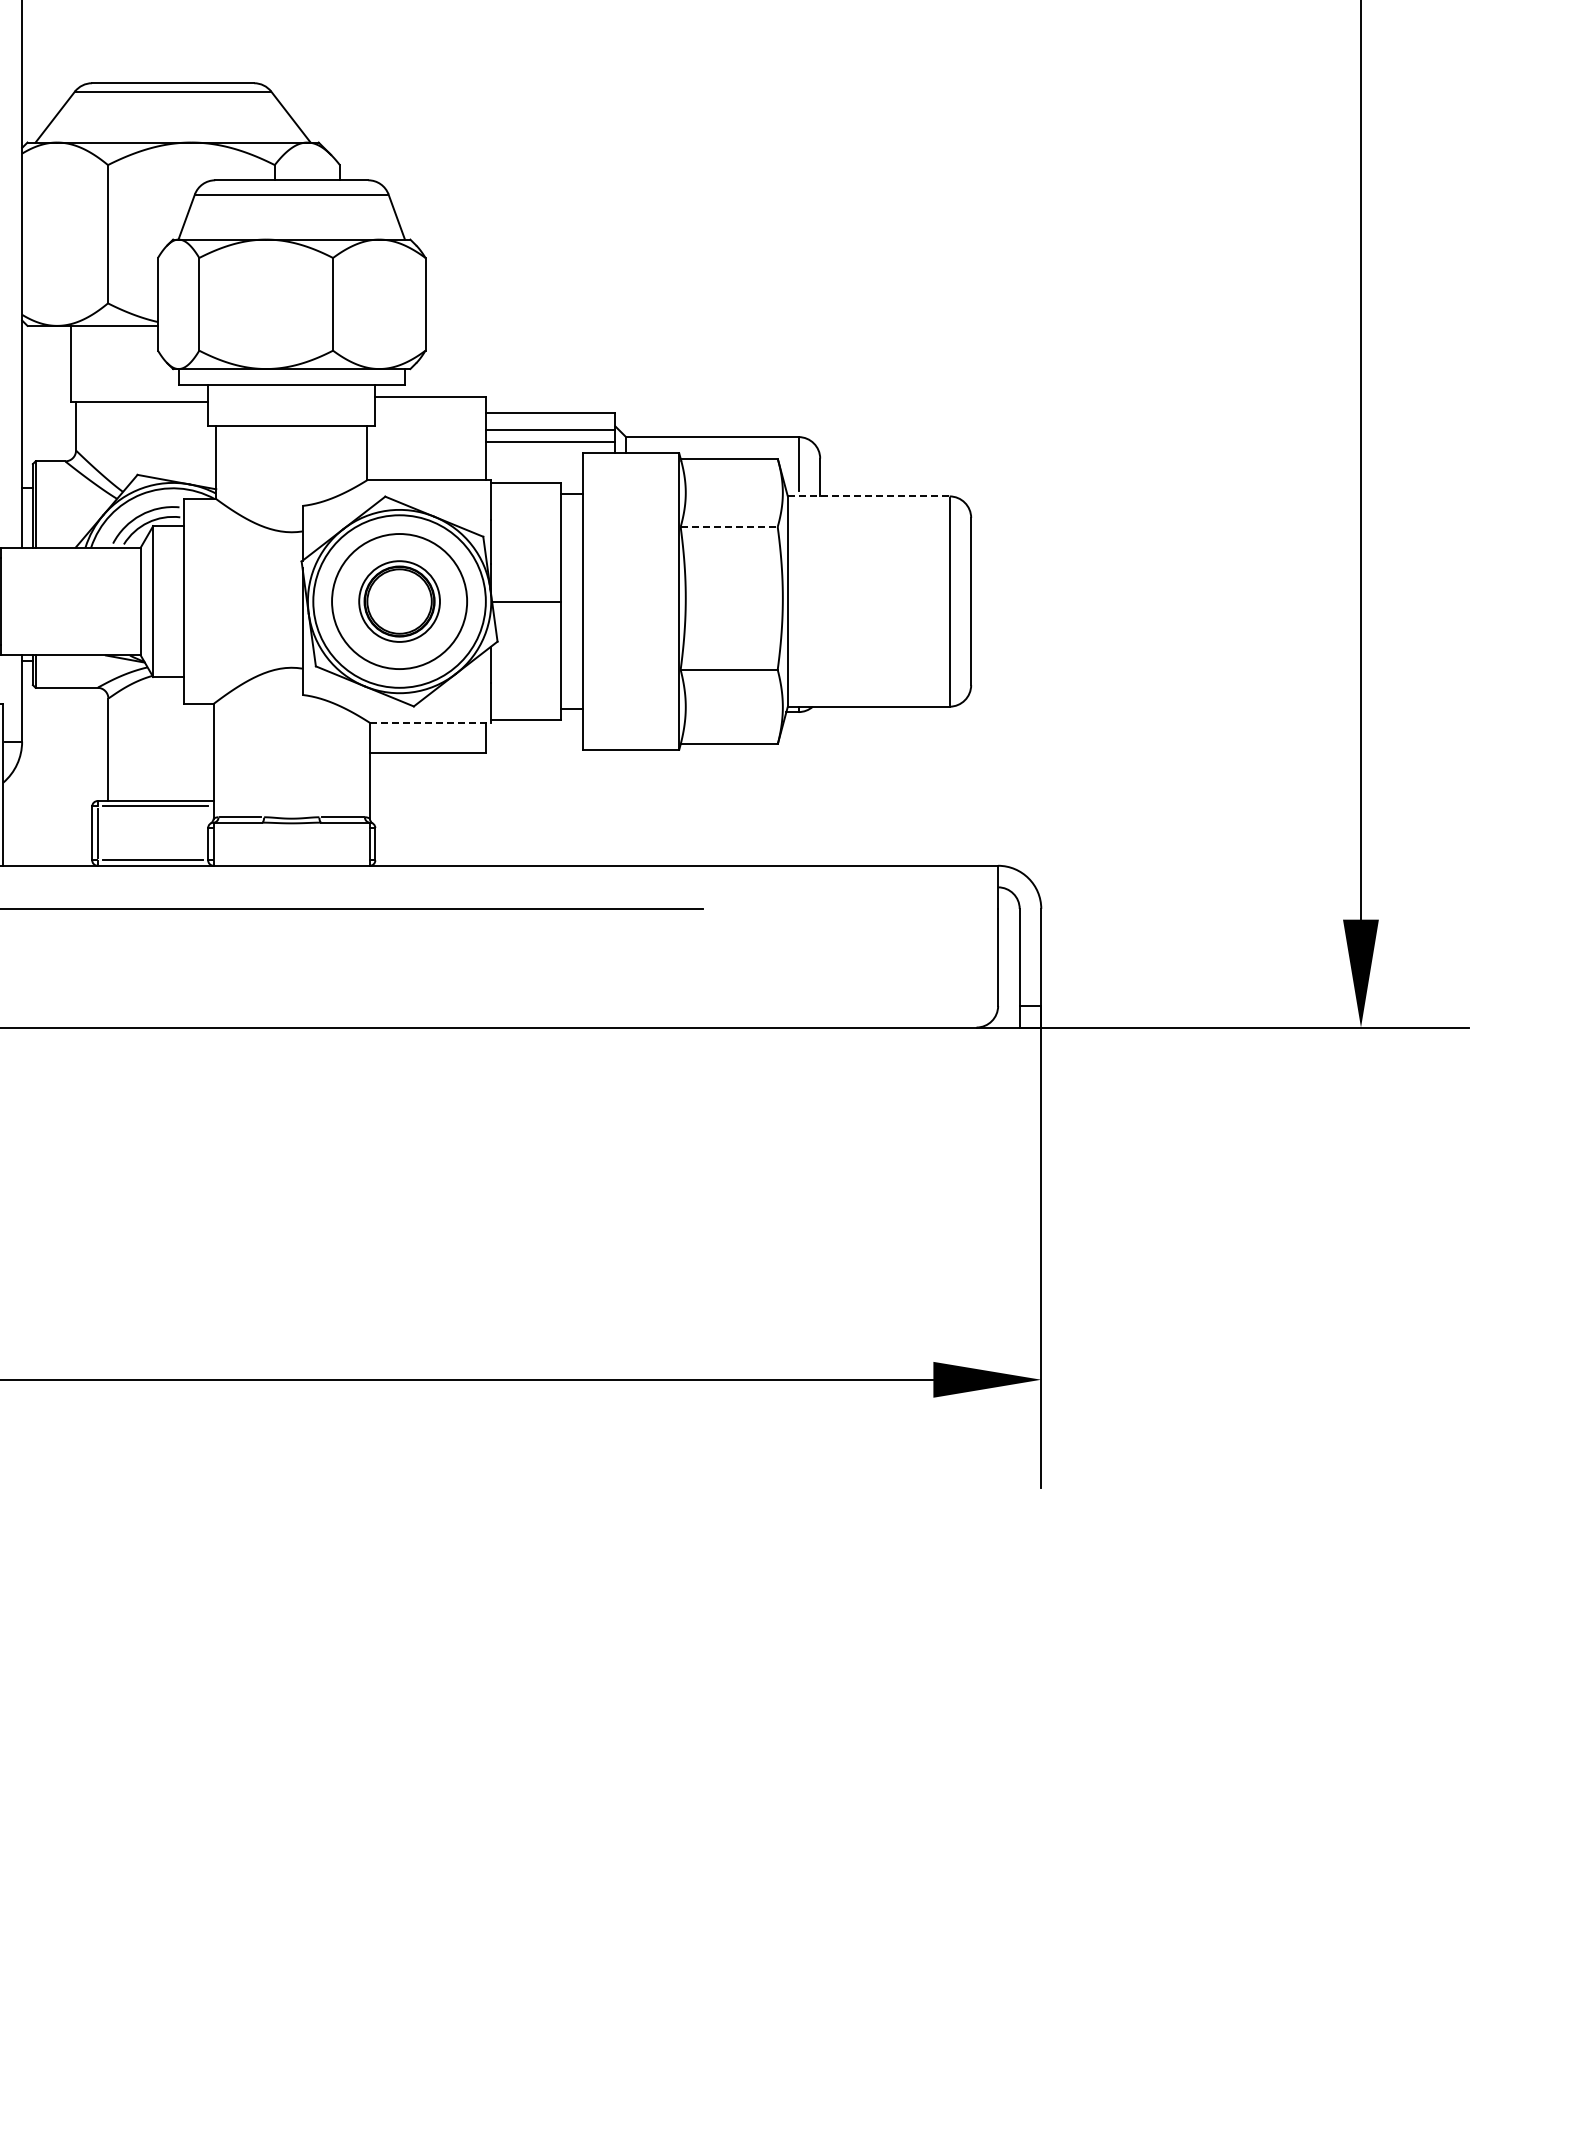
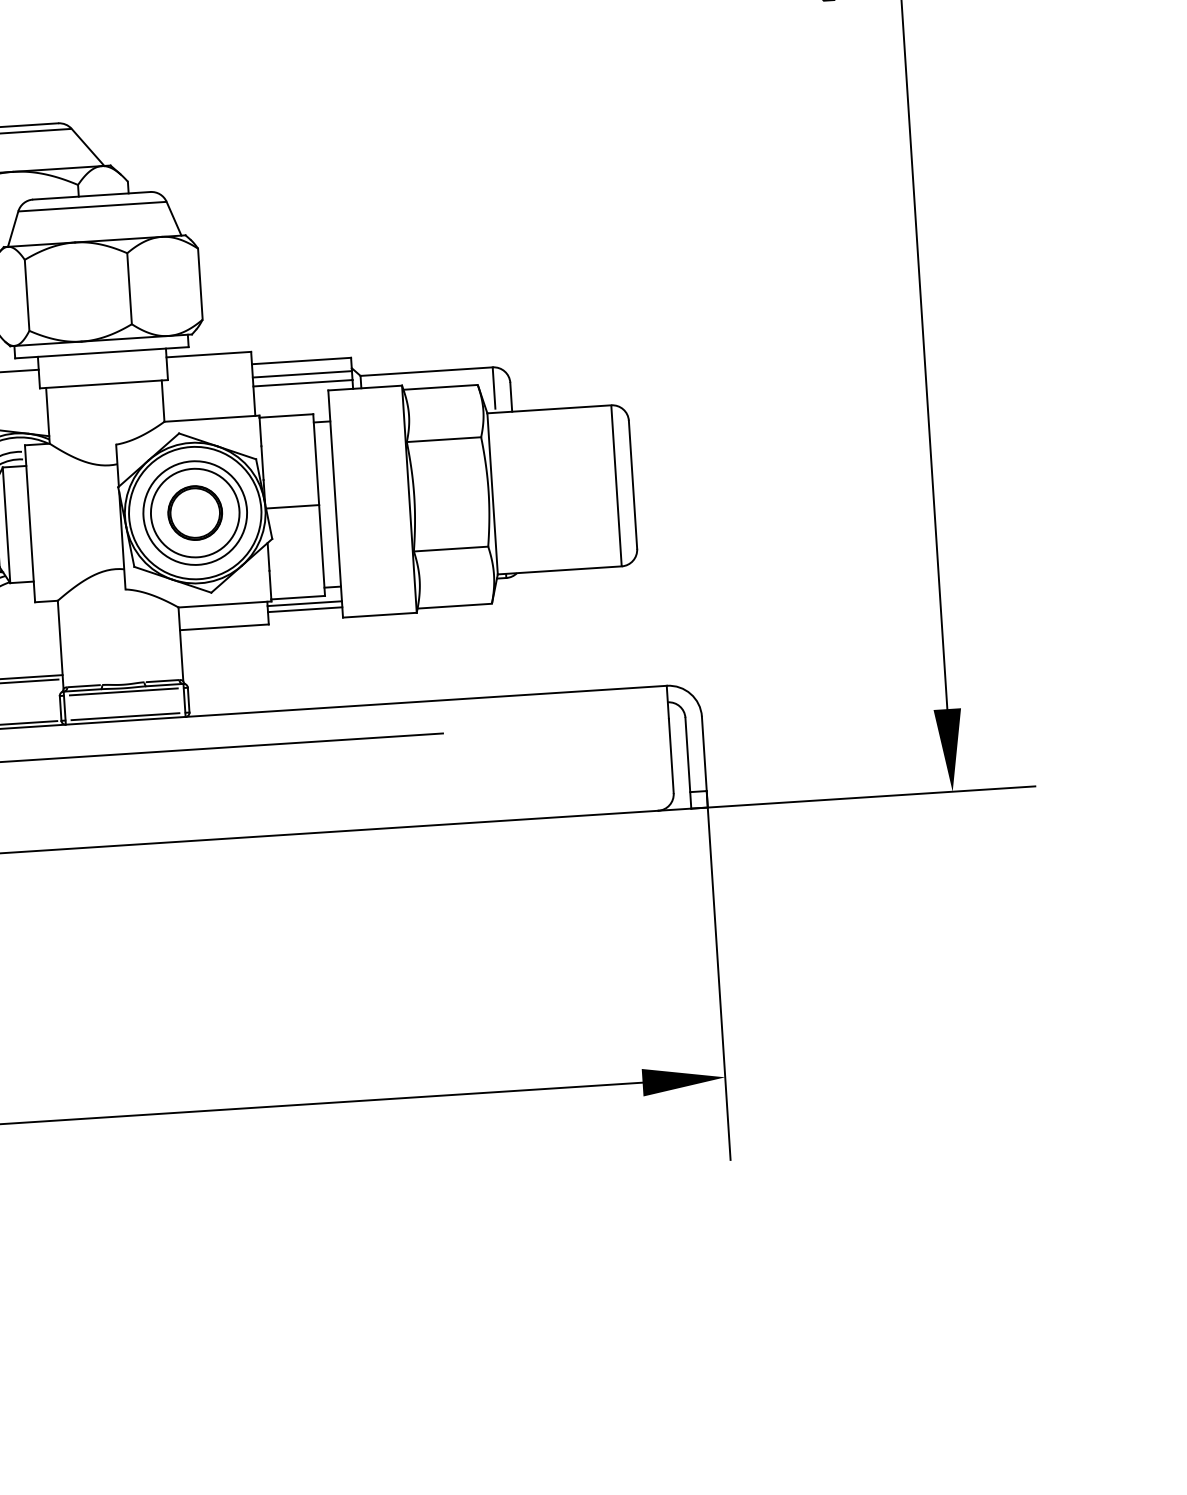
line: (868, 496) -> (549, 409), dashed -> solid
line: (729, 527) -> (444, 440), dashed -> solid
circle: (399, 601) -> (195, 513), size x1.43
line: (430, 722) -> (224, 604), dashed -> solid
line: (533, 728) -> (304, 603), added
line: (533, 736) -> (304, 609), added
line: (291, 828) -> (123, 692), added
line: (291, 860) -> (125, 716), added

